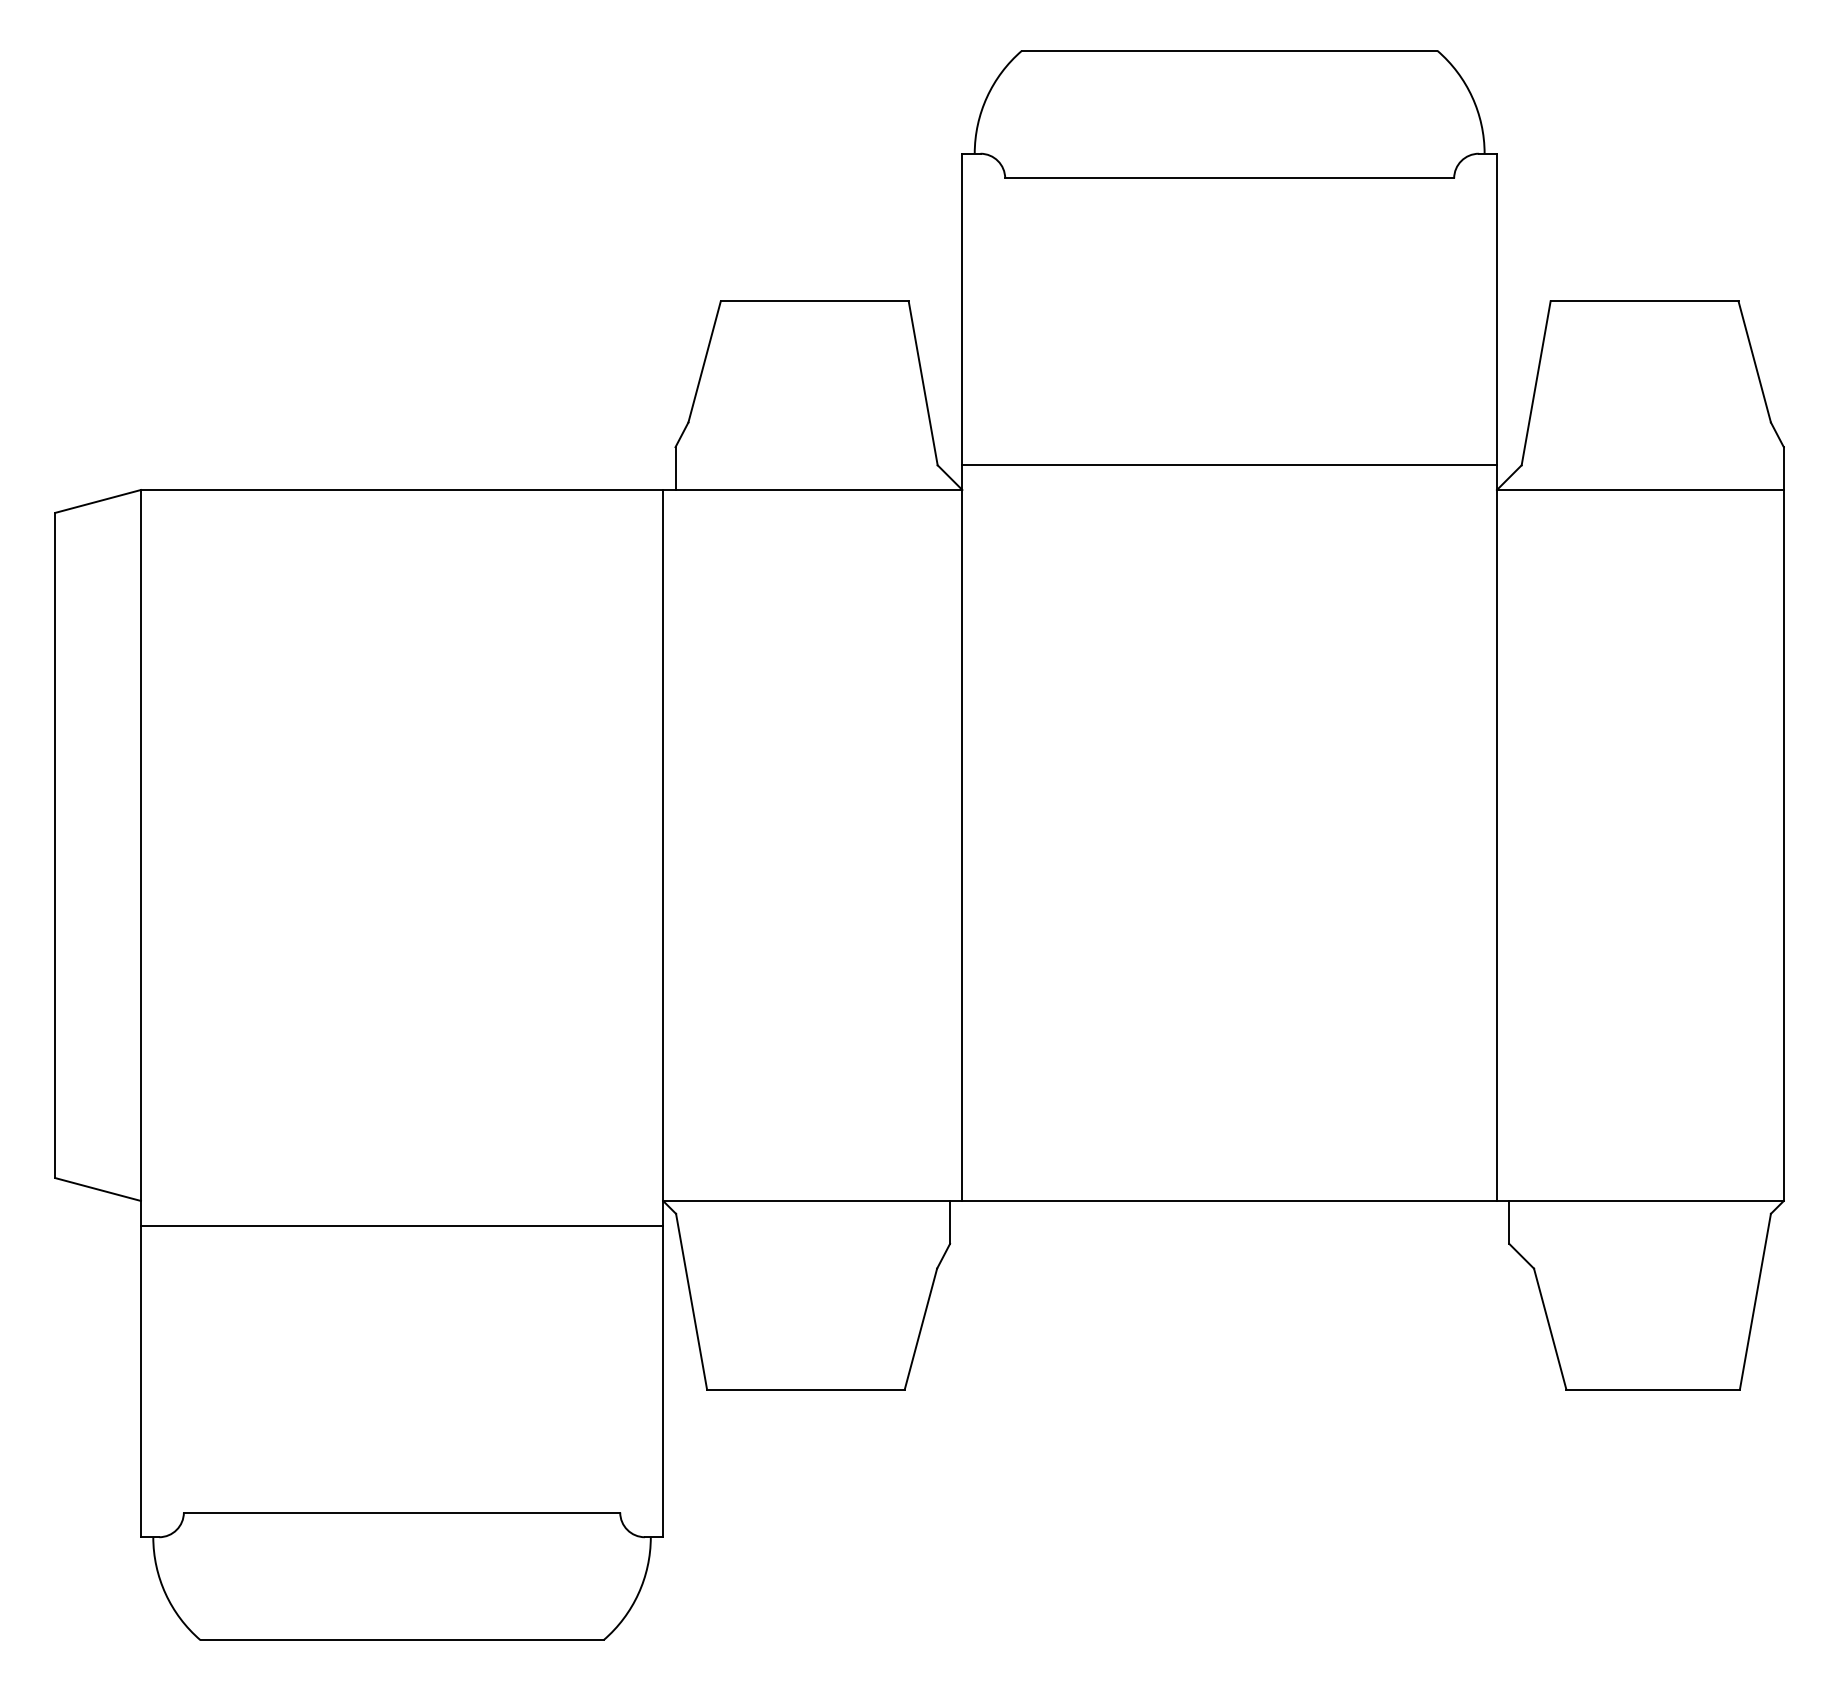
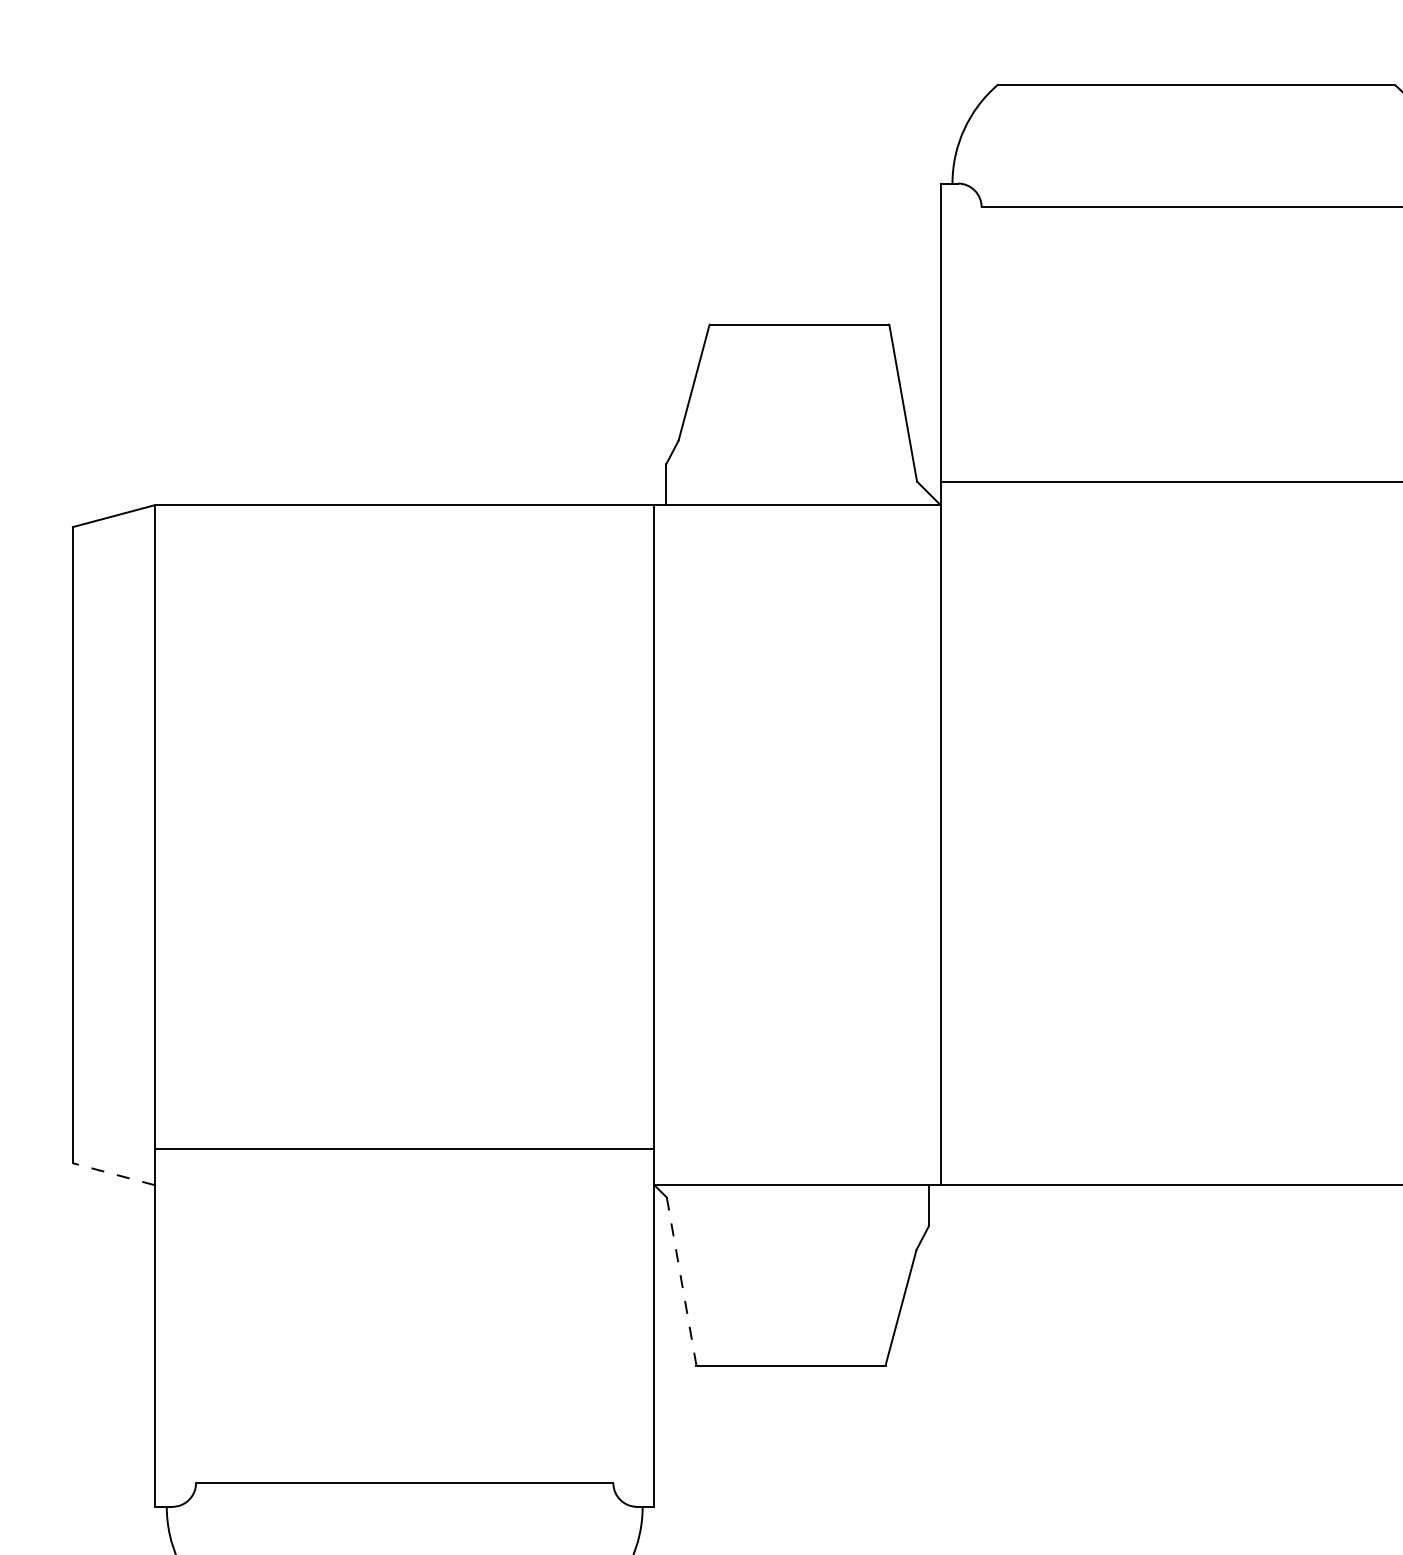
line: (97, 1189) -> (113, 1174), solid -> dashed
line: (401, 1225) -> (404, 1148), moved
line: (691, 1302) -> (681, 1282), solid -> dashed

